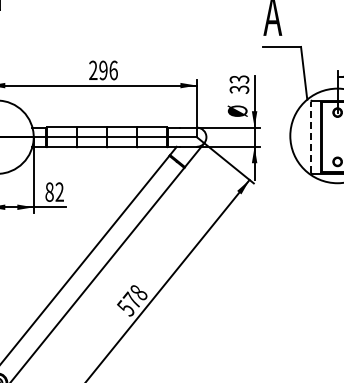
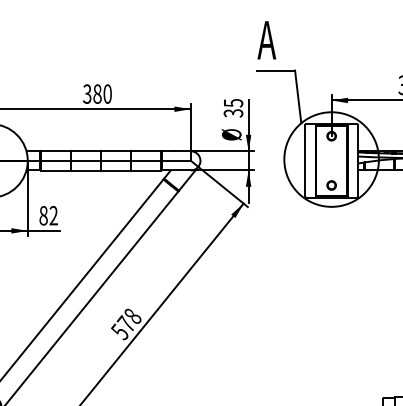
text: (103, 69) -> (97, 93), 296 -> 380
text: (238, 78) -> (232, 102), 33 -> 35
line: (311, 136) -> (305, 160), dashed -> solid

